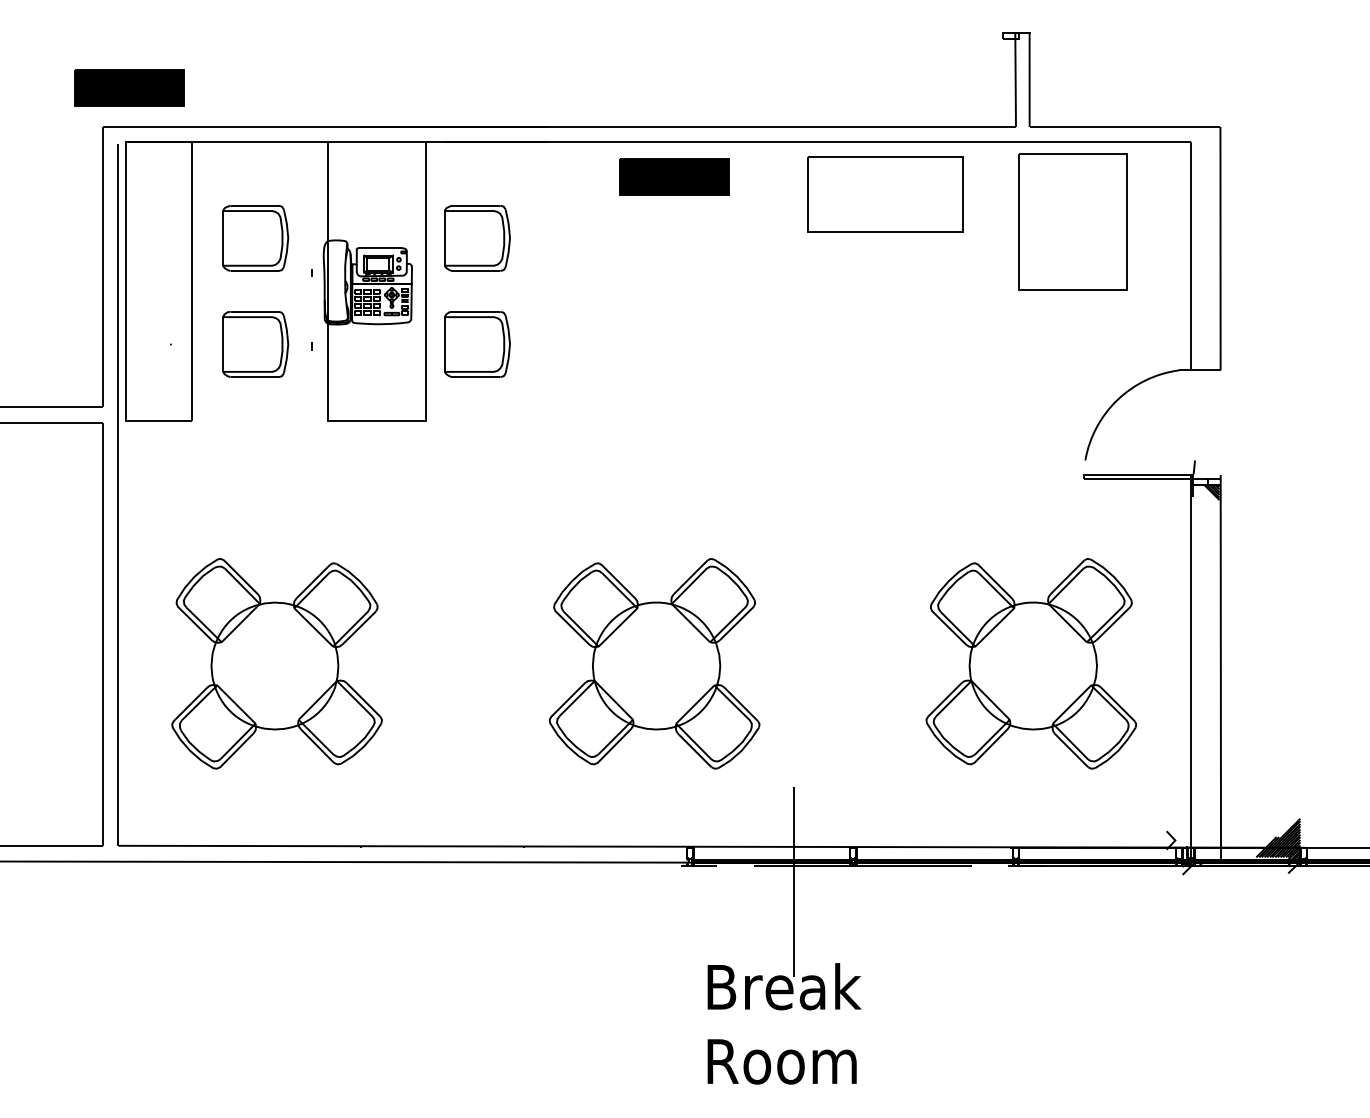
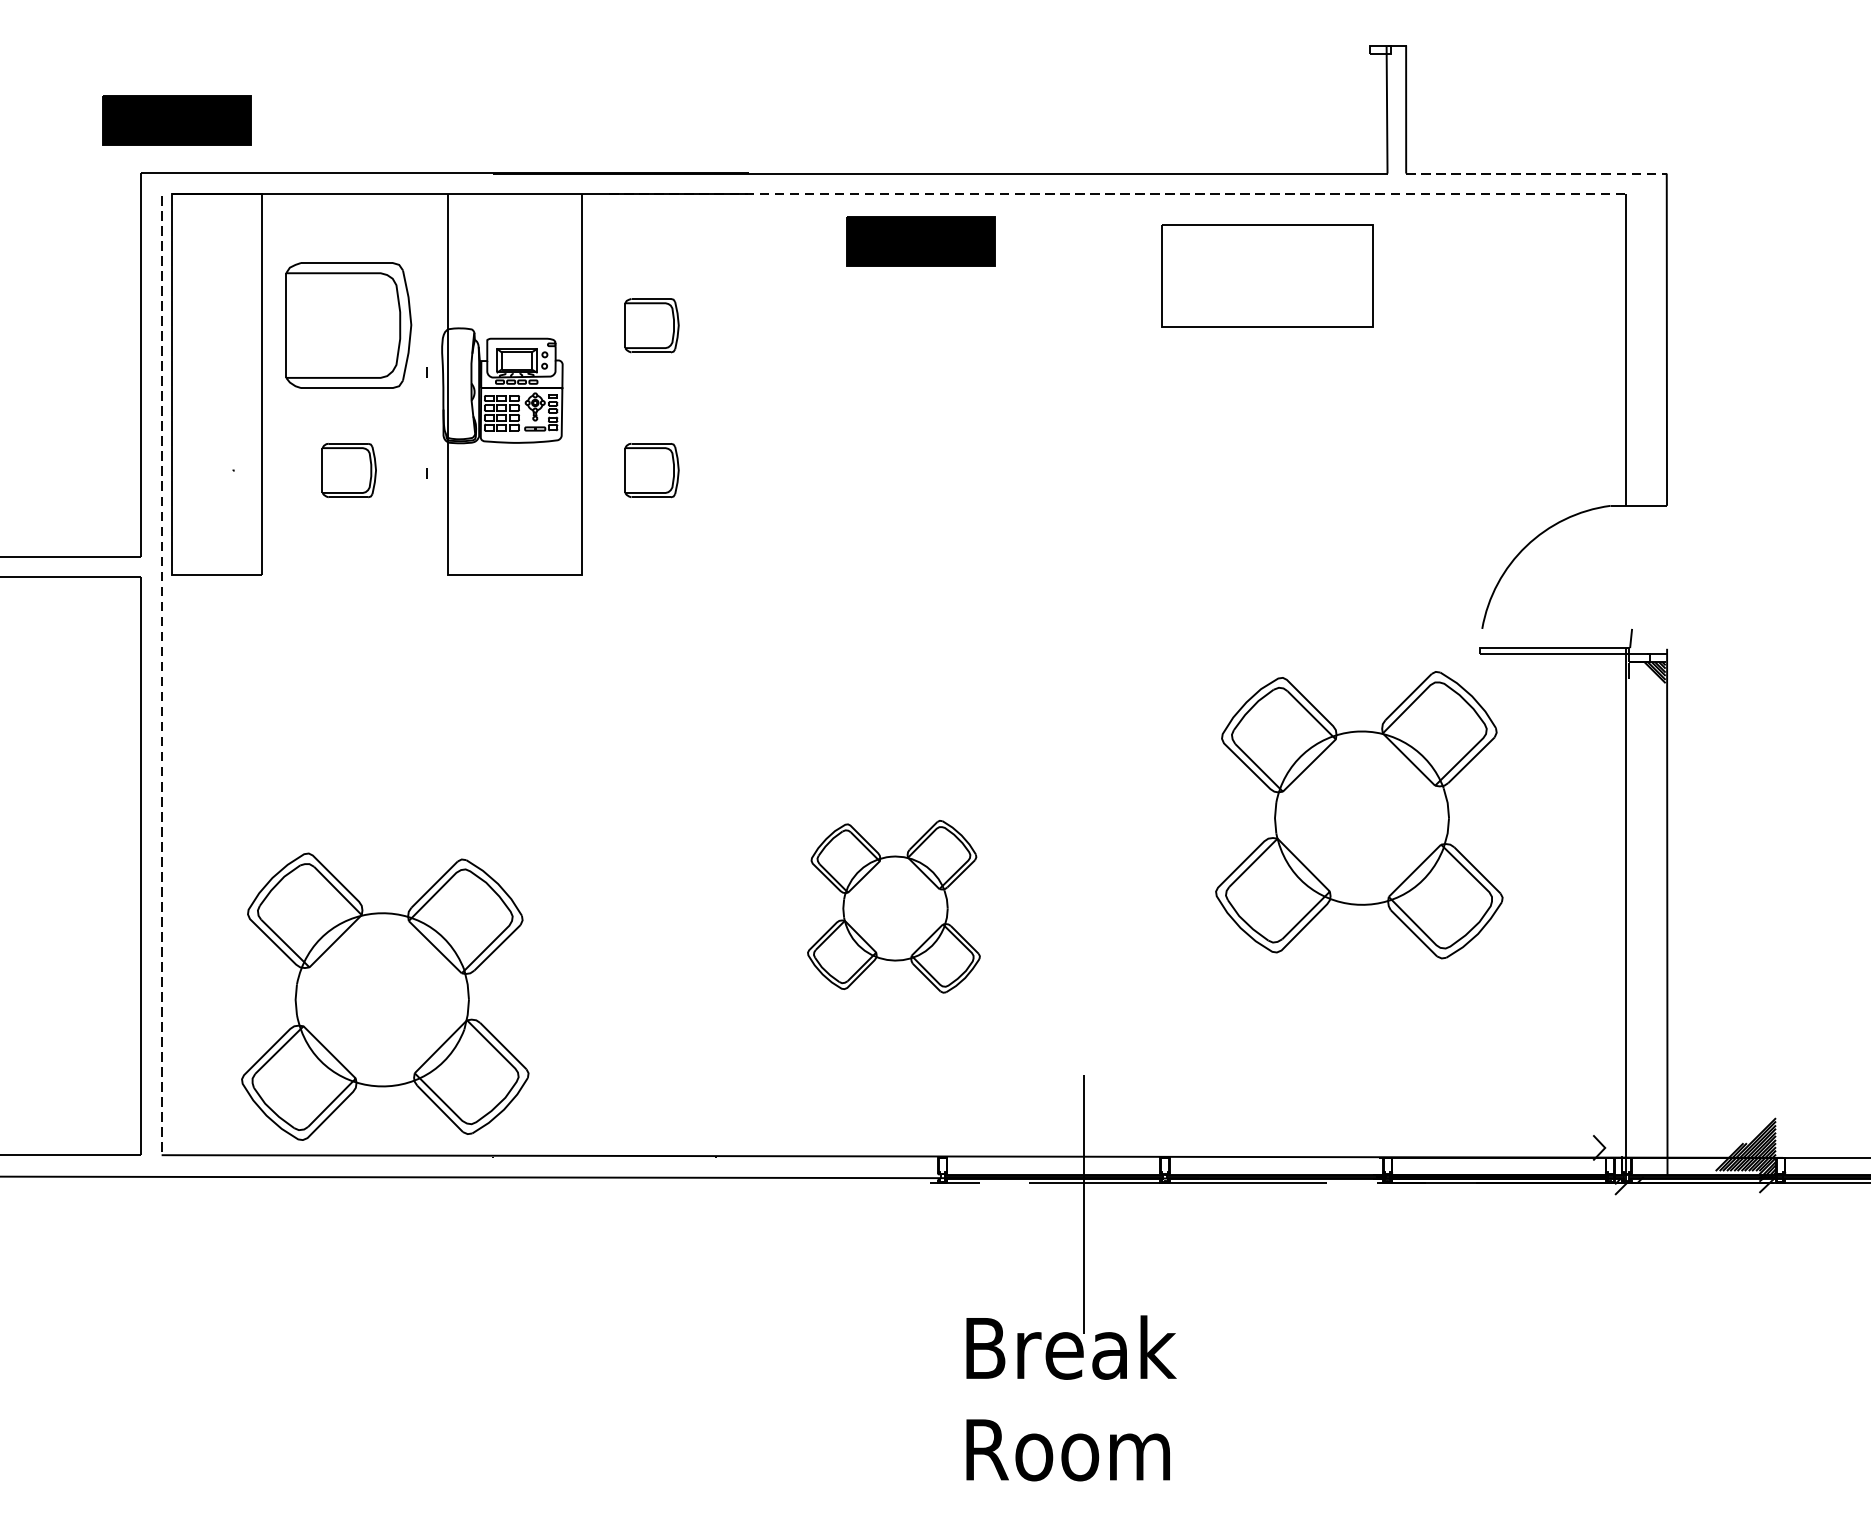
line: (1125, 127) -> (1537, 174), solid -> dashed
line: (818, 142) -> (1117, 194), solid -> dashed
part: (885, 194) -> (1268, 276), moved
part: (1072, 221) -> (1464, 302), removed
part: (255, 238) -> (348, 325), size x1.4
part: (477, 238) -> (652, 325), size x0.6
part: (255, 344) -> (348, 470), size x0.6
part: (477, 344) -> (652, 470), size x0.6
line: (118, 495) -> (161, 676), solid -> dashed
part: (276, 663) -> (384, 996), moved
part: (654, 663) -> (893, 906), size x0.6
part: (1031, 663) -> (1359, 814), moved

